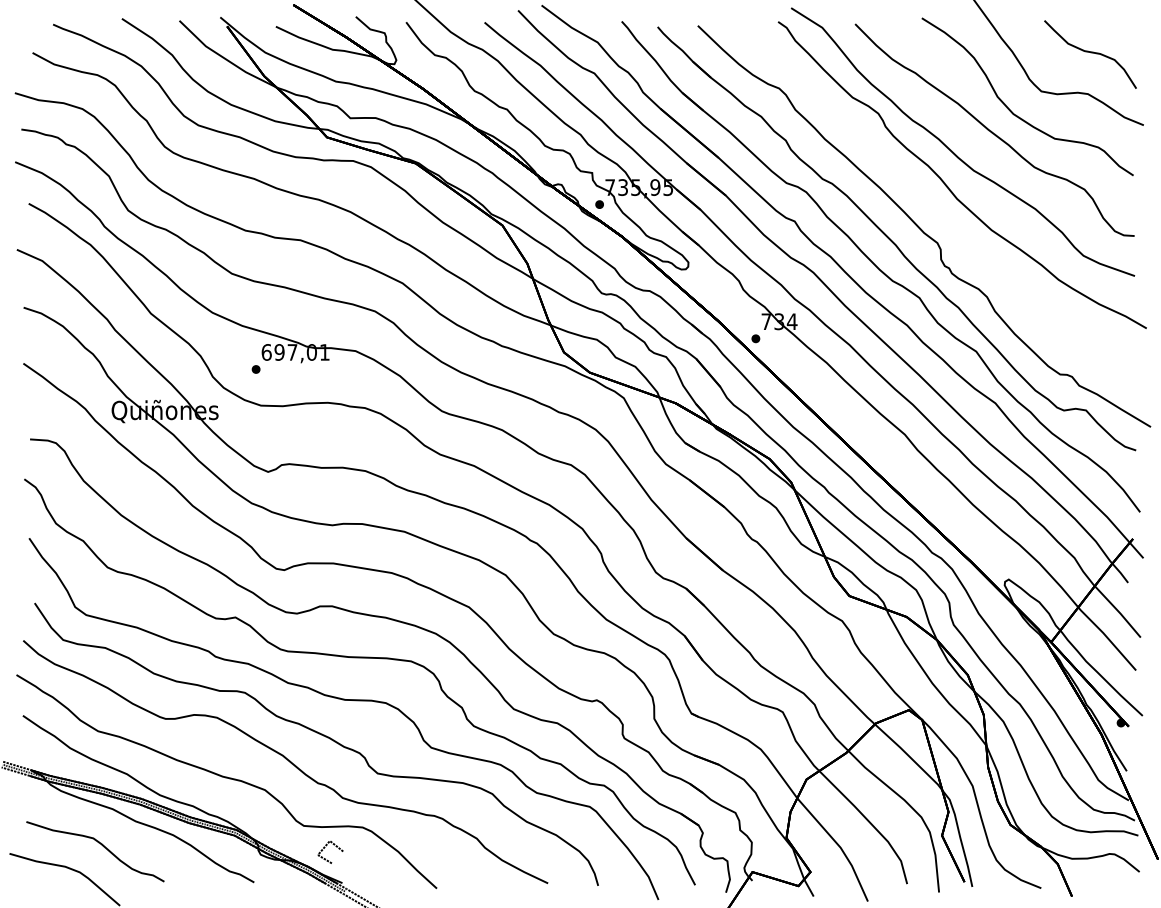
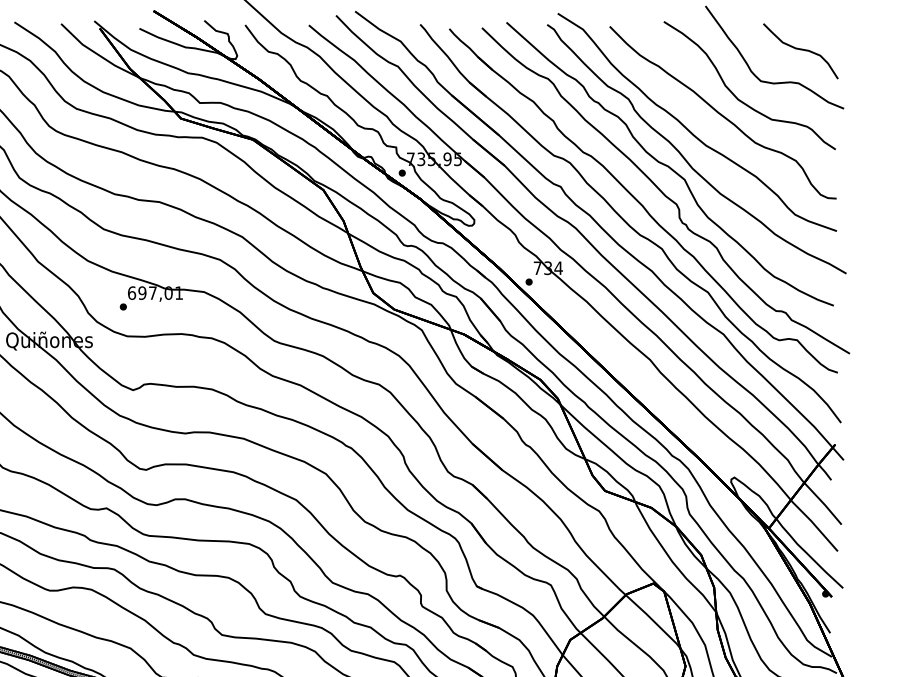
curve: (927, 195) -> (668, 165), added

